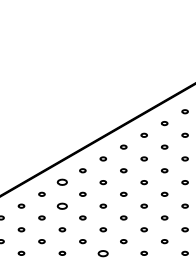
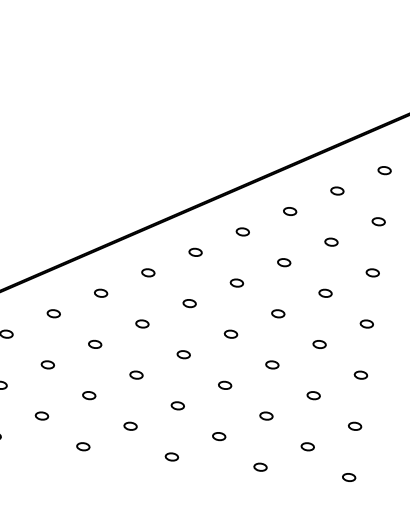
part: (62, 182) -> (101, 293), size x0.62
part: (62, 205) -> (95, 342), size x0.62
part: (103, 252) -> (172, 455), size x0.62

